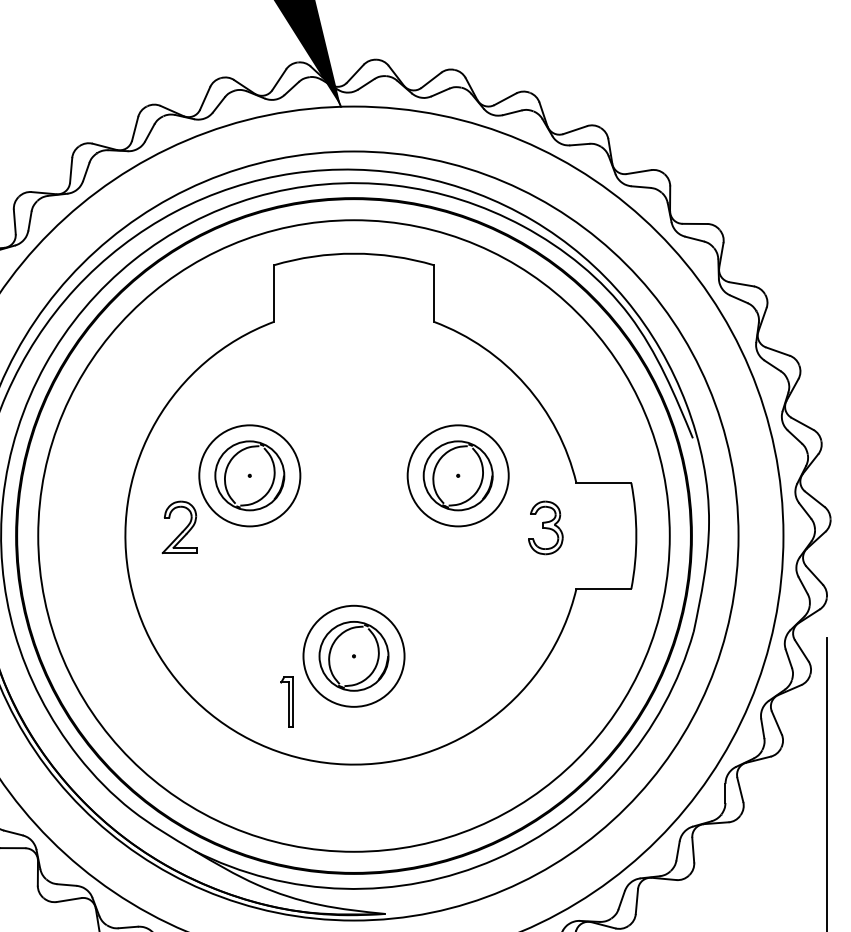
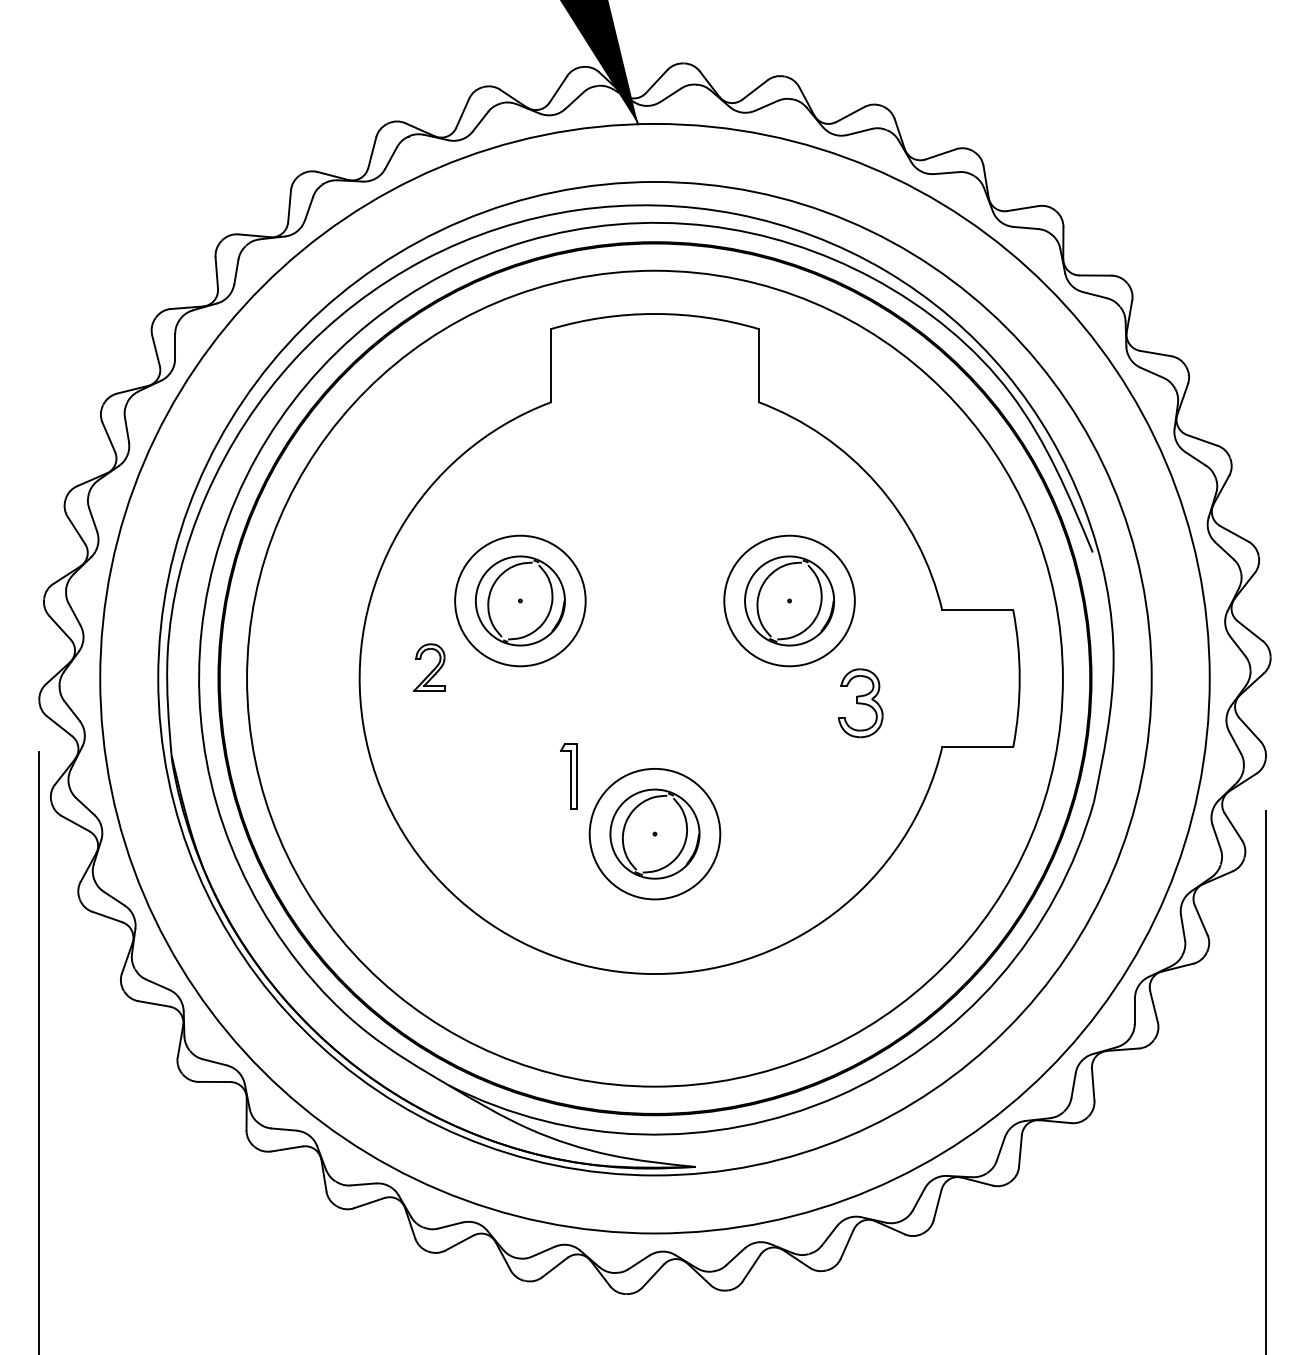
part: (179, 527) -> (429, 667), size x0.7
part: (545, 528) -> (860, 703), moved
part: (287, 702) -> (568, 776), moved

